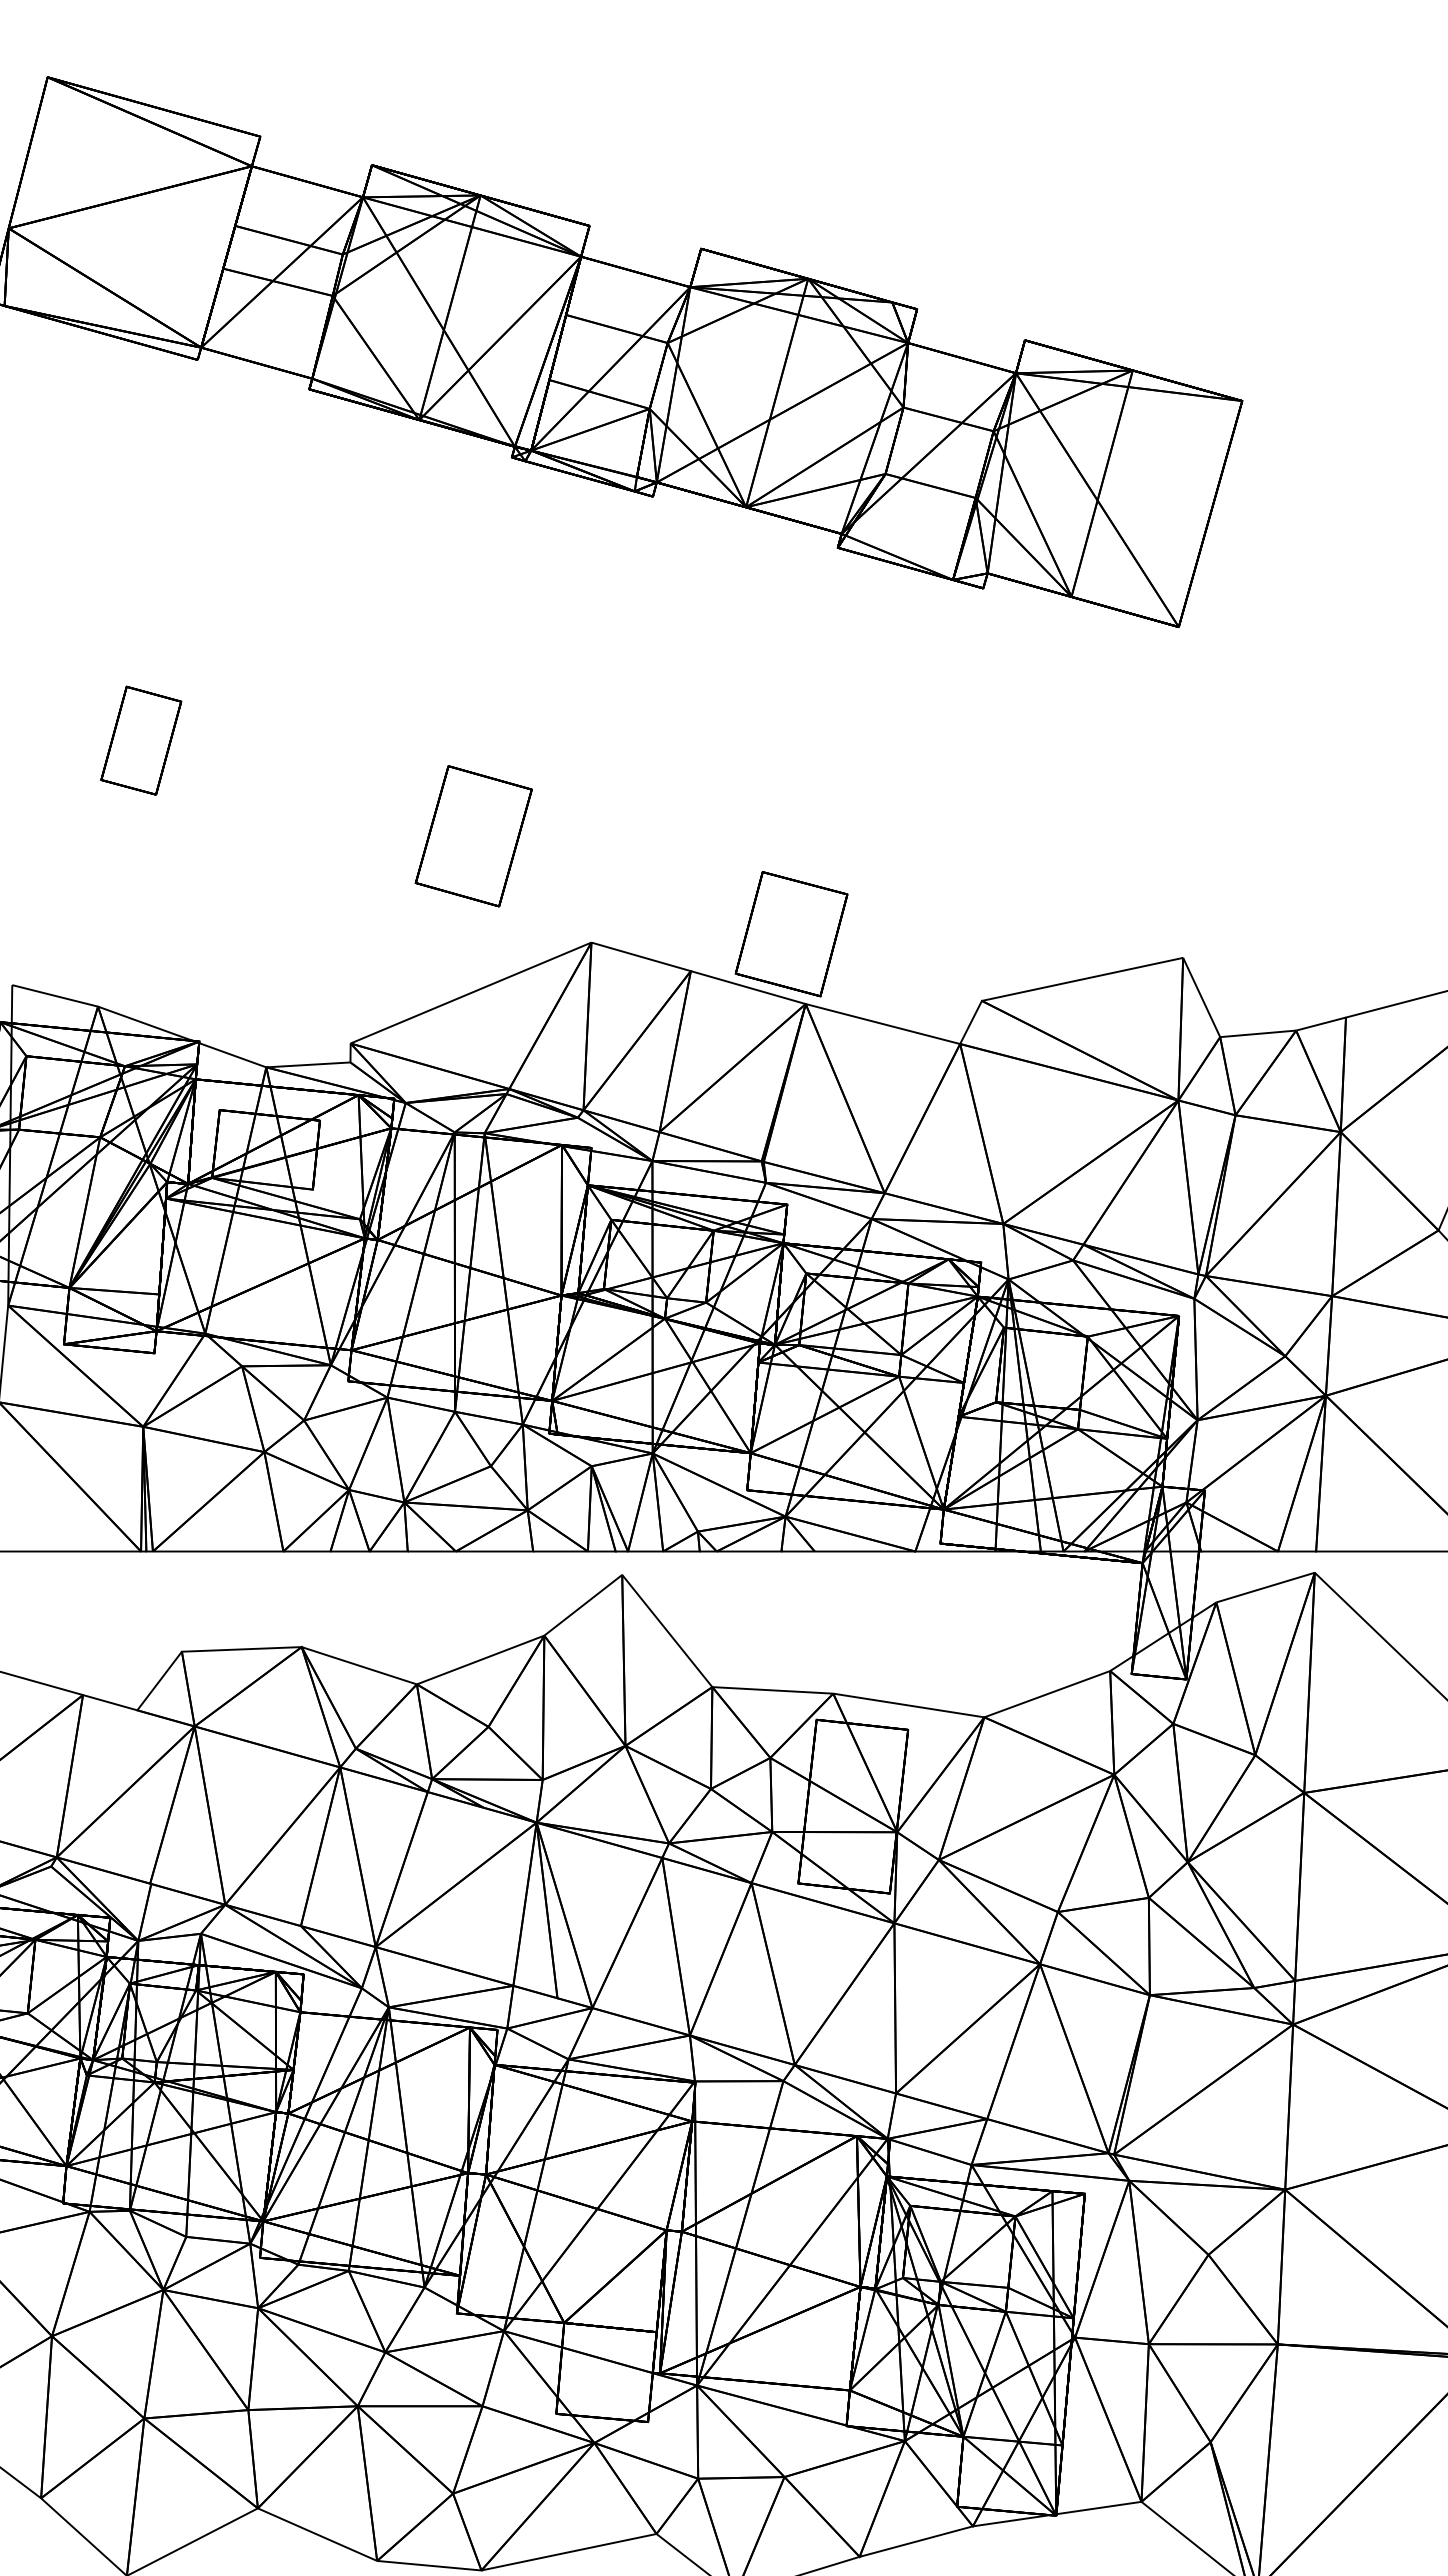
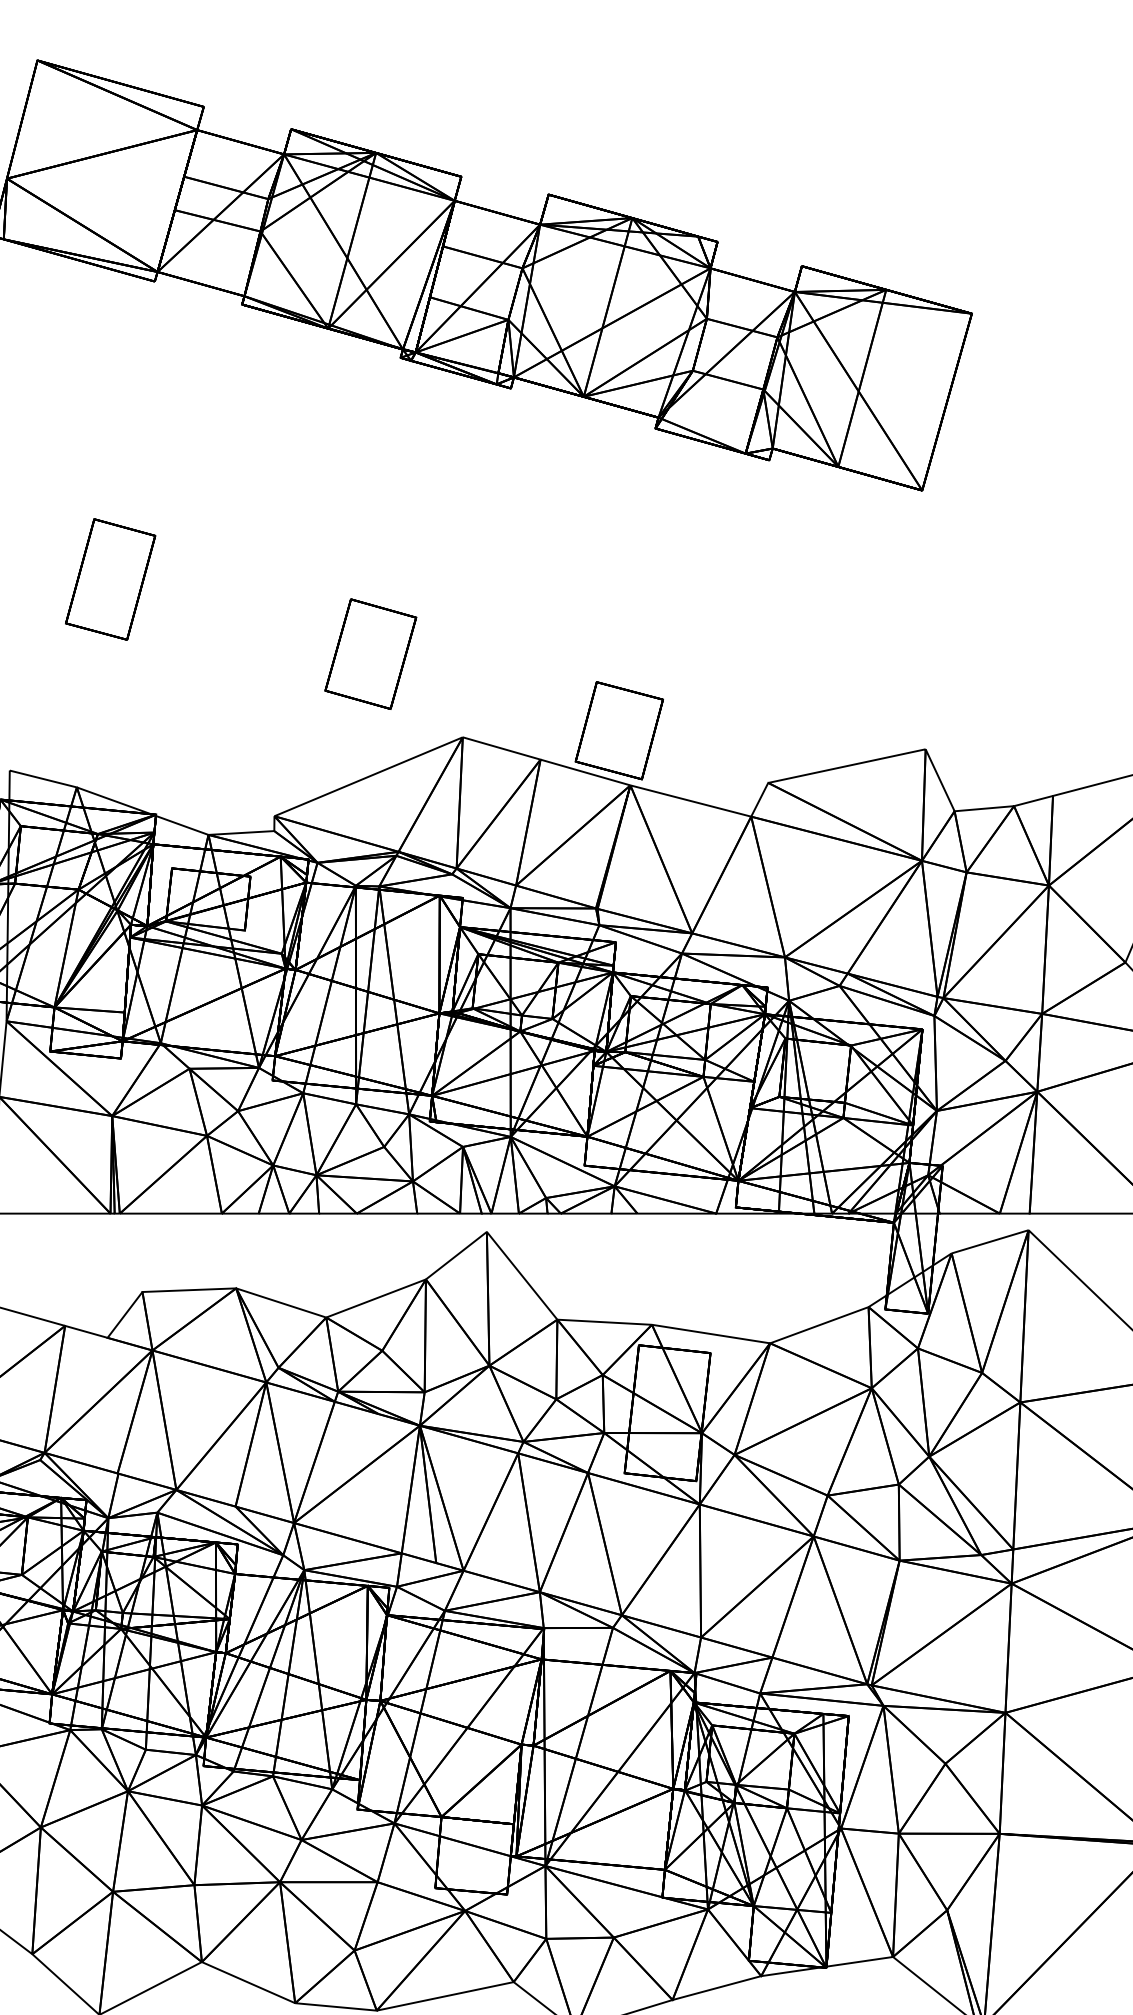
part: (141, 740) -> (110, 579), size x1.43

